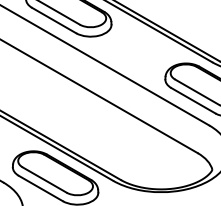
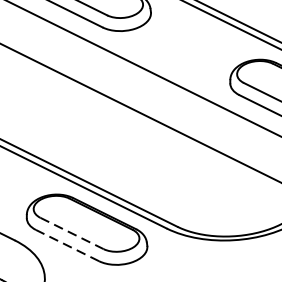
line: (45, 180) -> (73, 234), solid -> dashed
line: (40, 188) -> (66, 245), solid -> dashed

